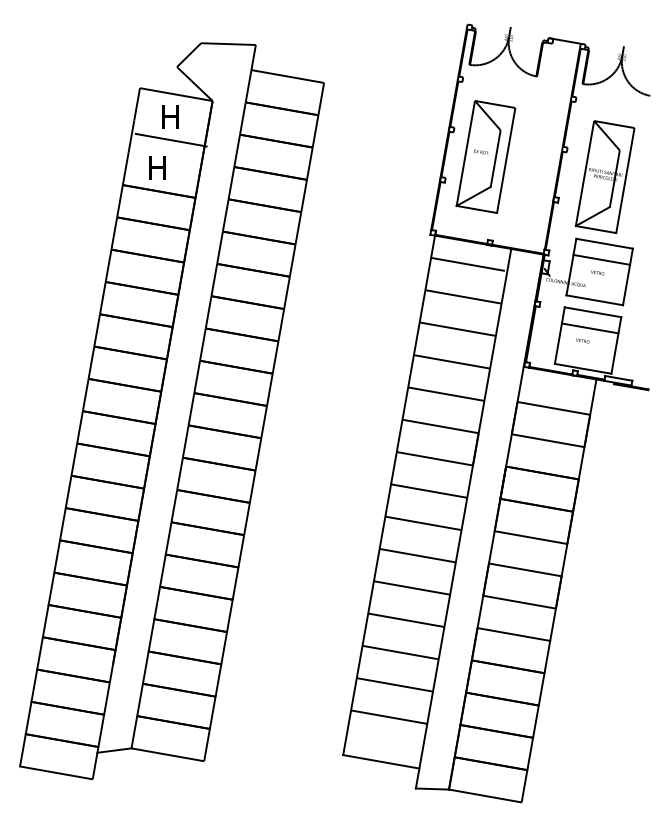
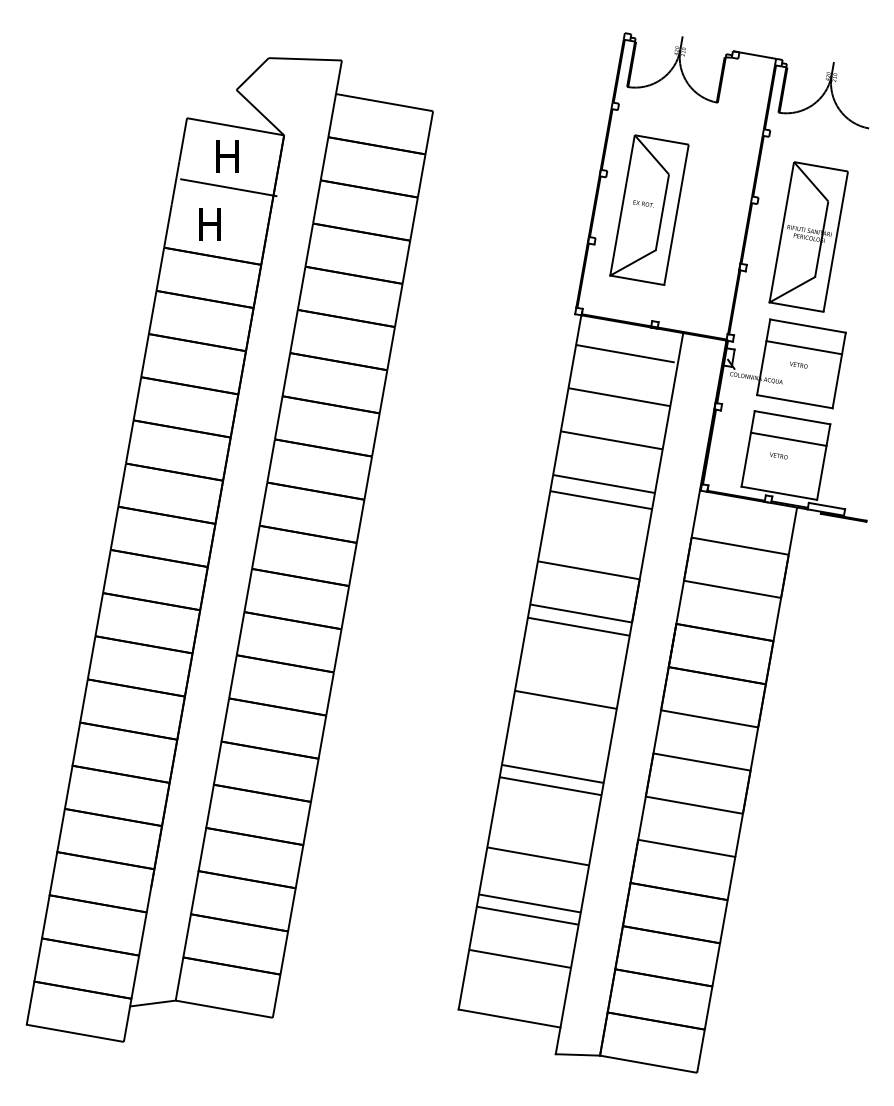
line: (446, 394) -> (601, 500), moved
line: (429, 490) -> (578, 626), moved
line: (417, 556) -> (553, 774), moved
line: (405, 620) -> (537, 856), moved
line: (400, 652) -> (530, 903), moved

